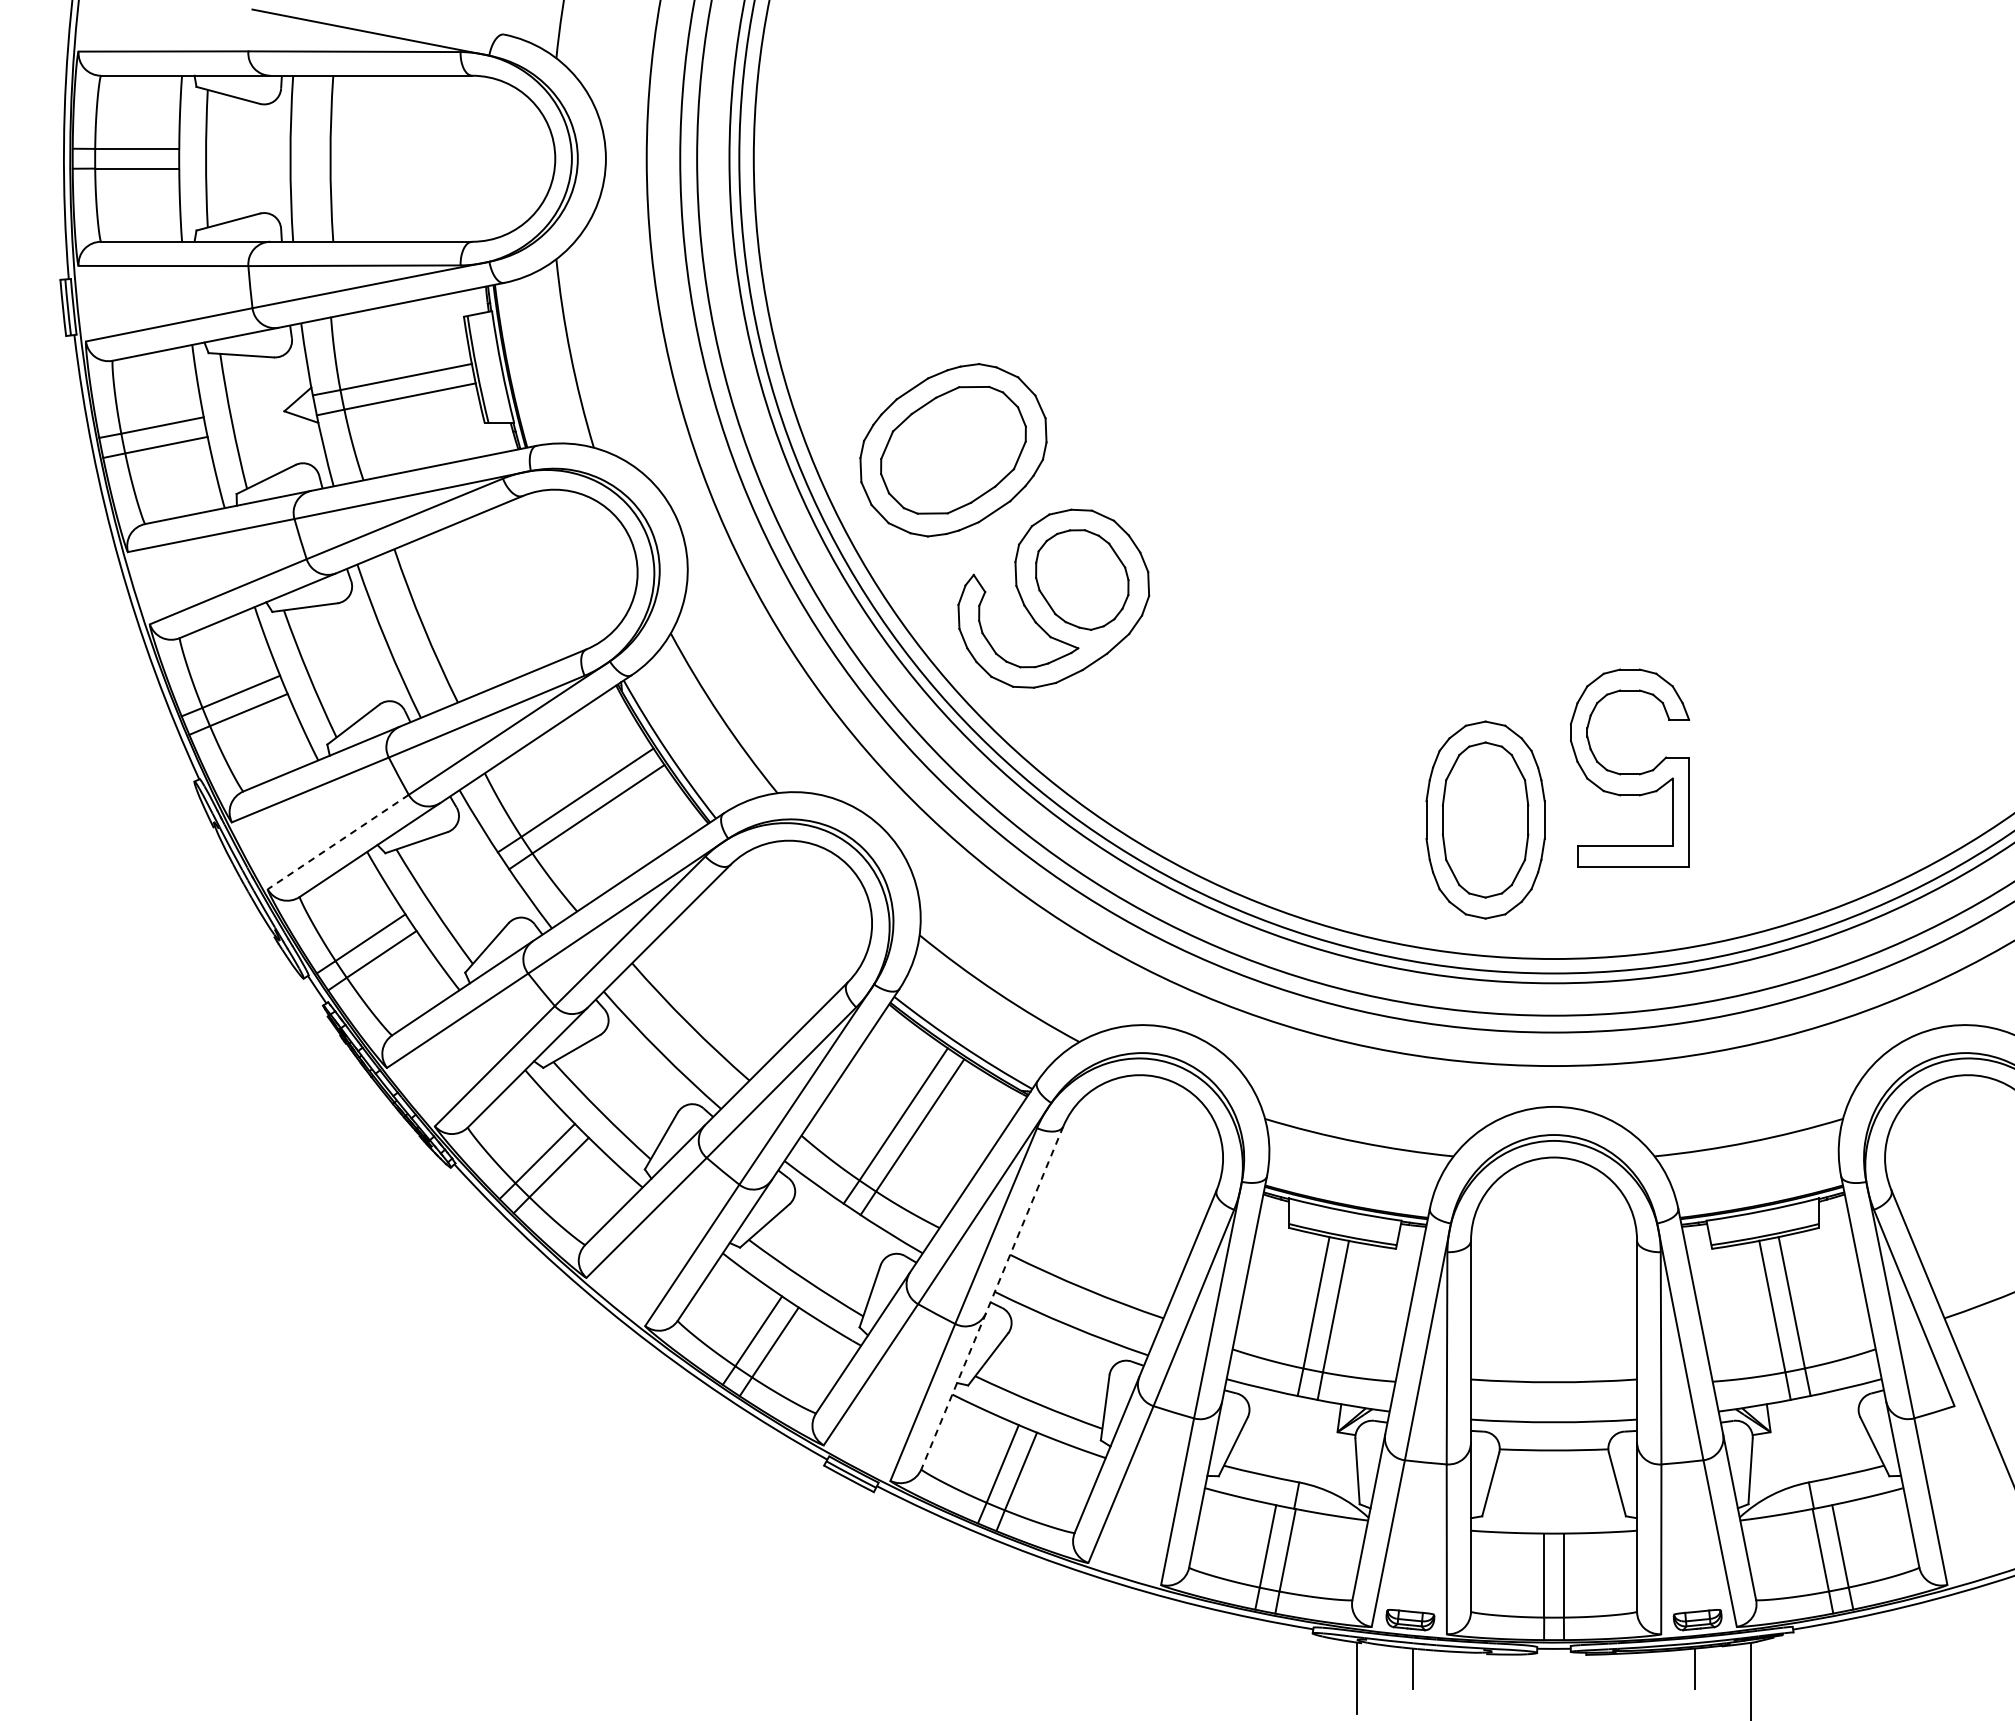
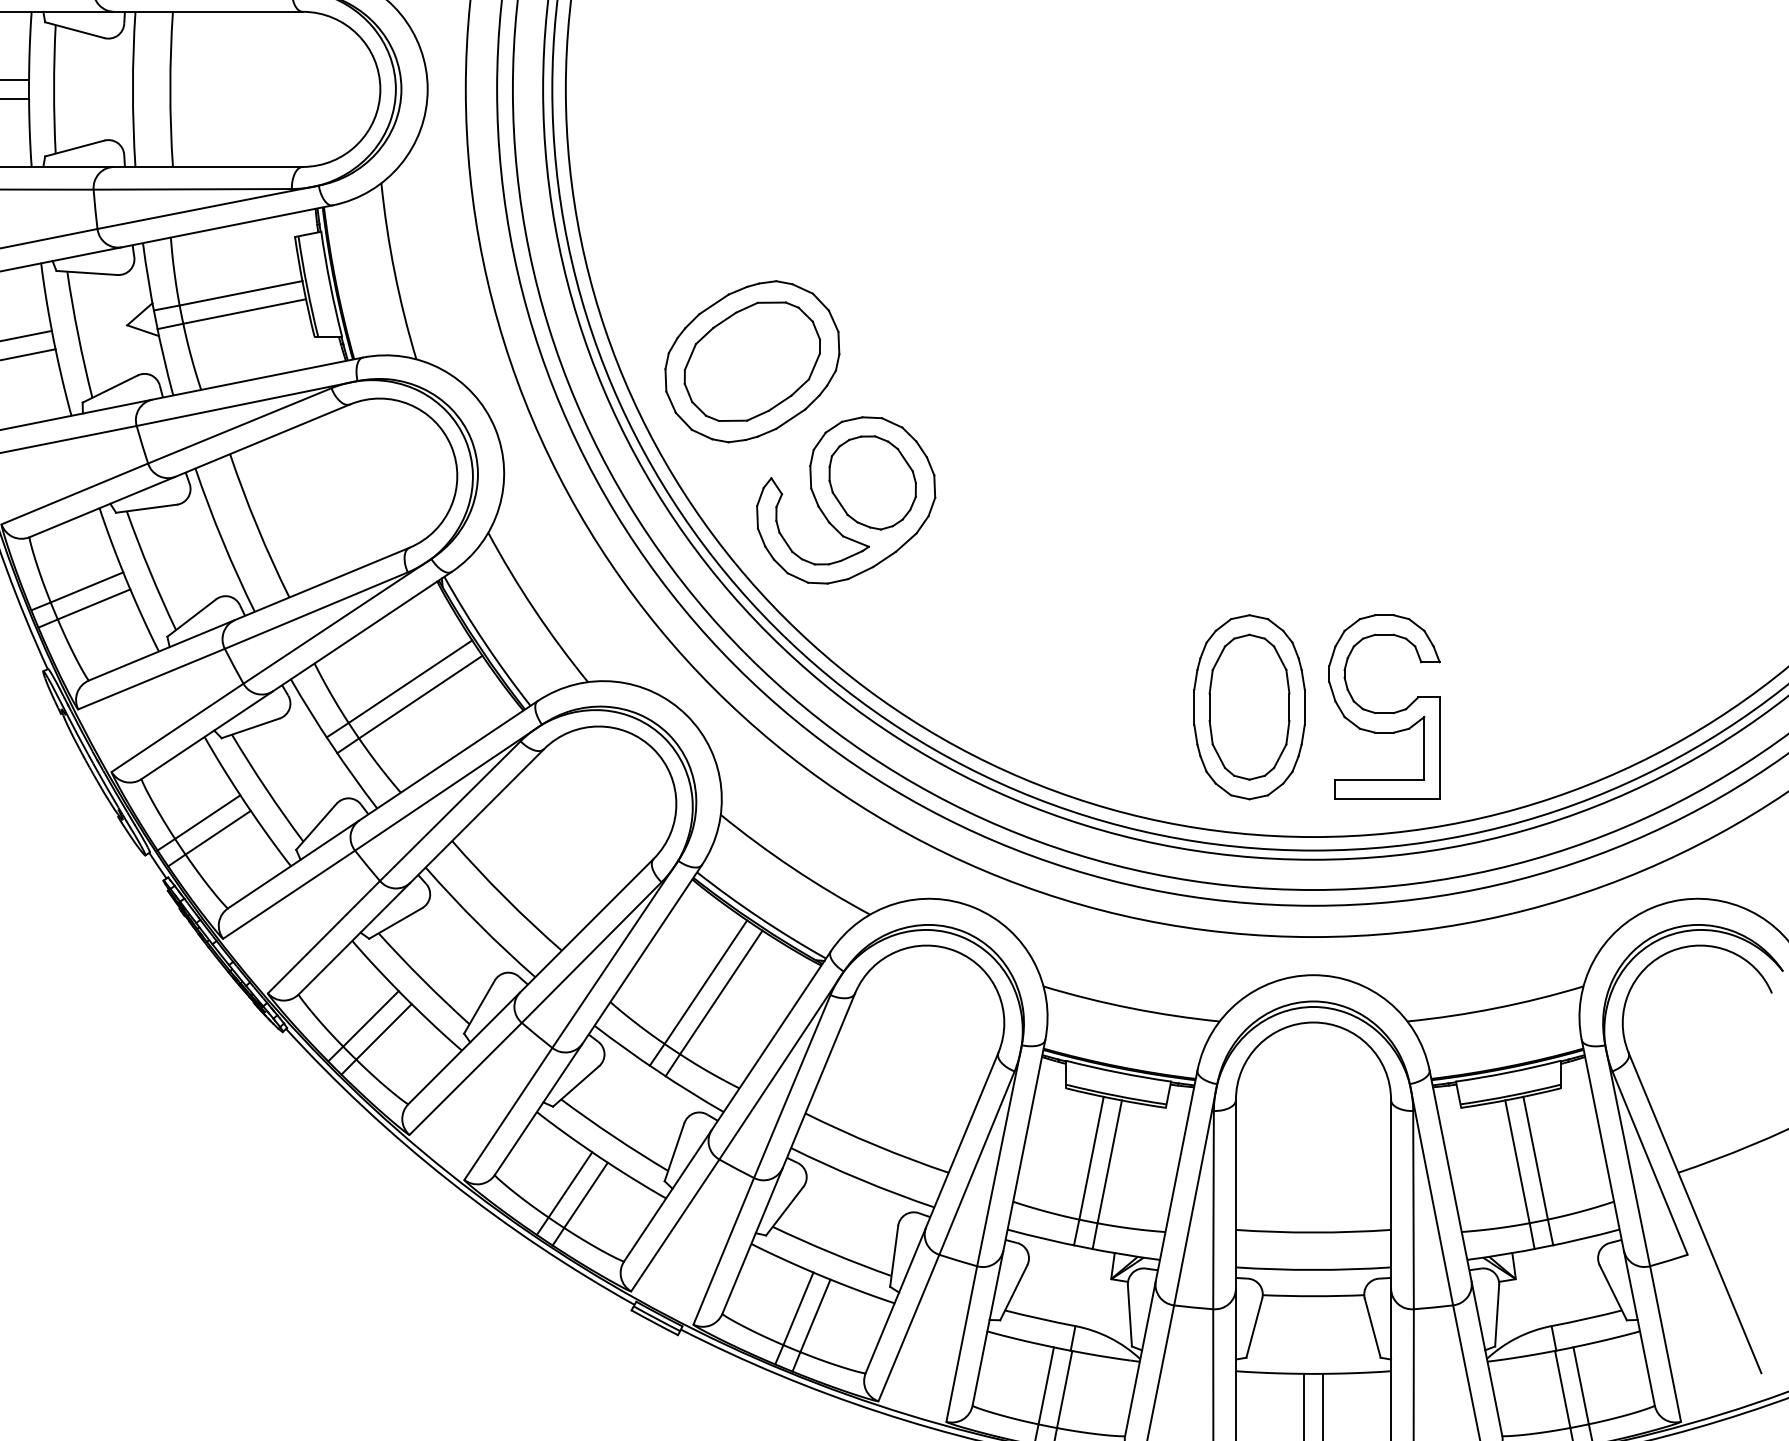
part: (1630, 767) -> (1384, 706), moved
line: (338, 842) -> (177, 728), dashed -> solid
line: (992, 1297) -> (788, 1153), dashed -> solid

